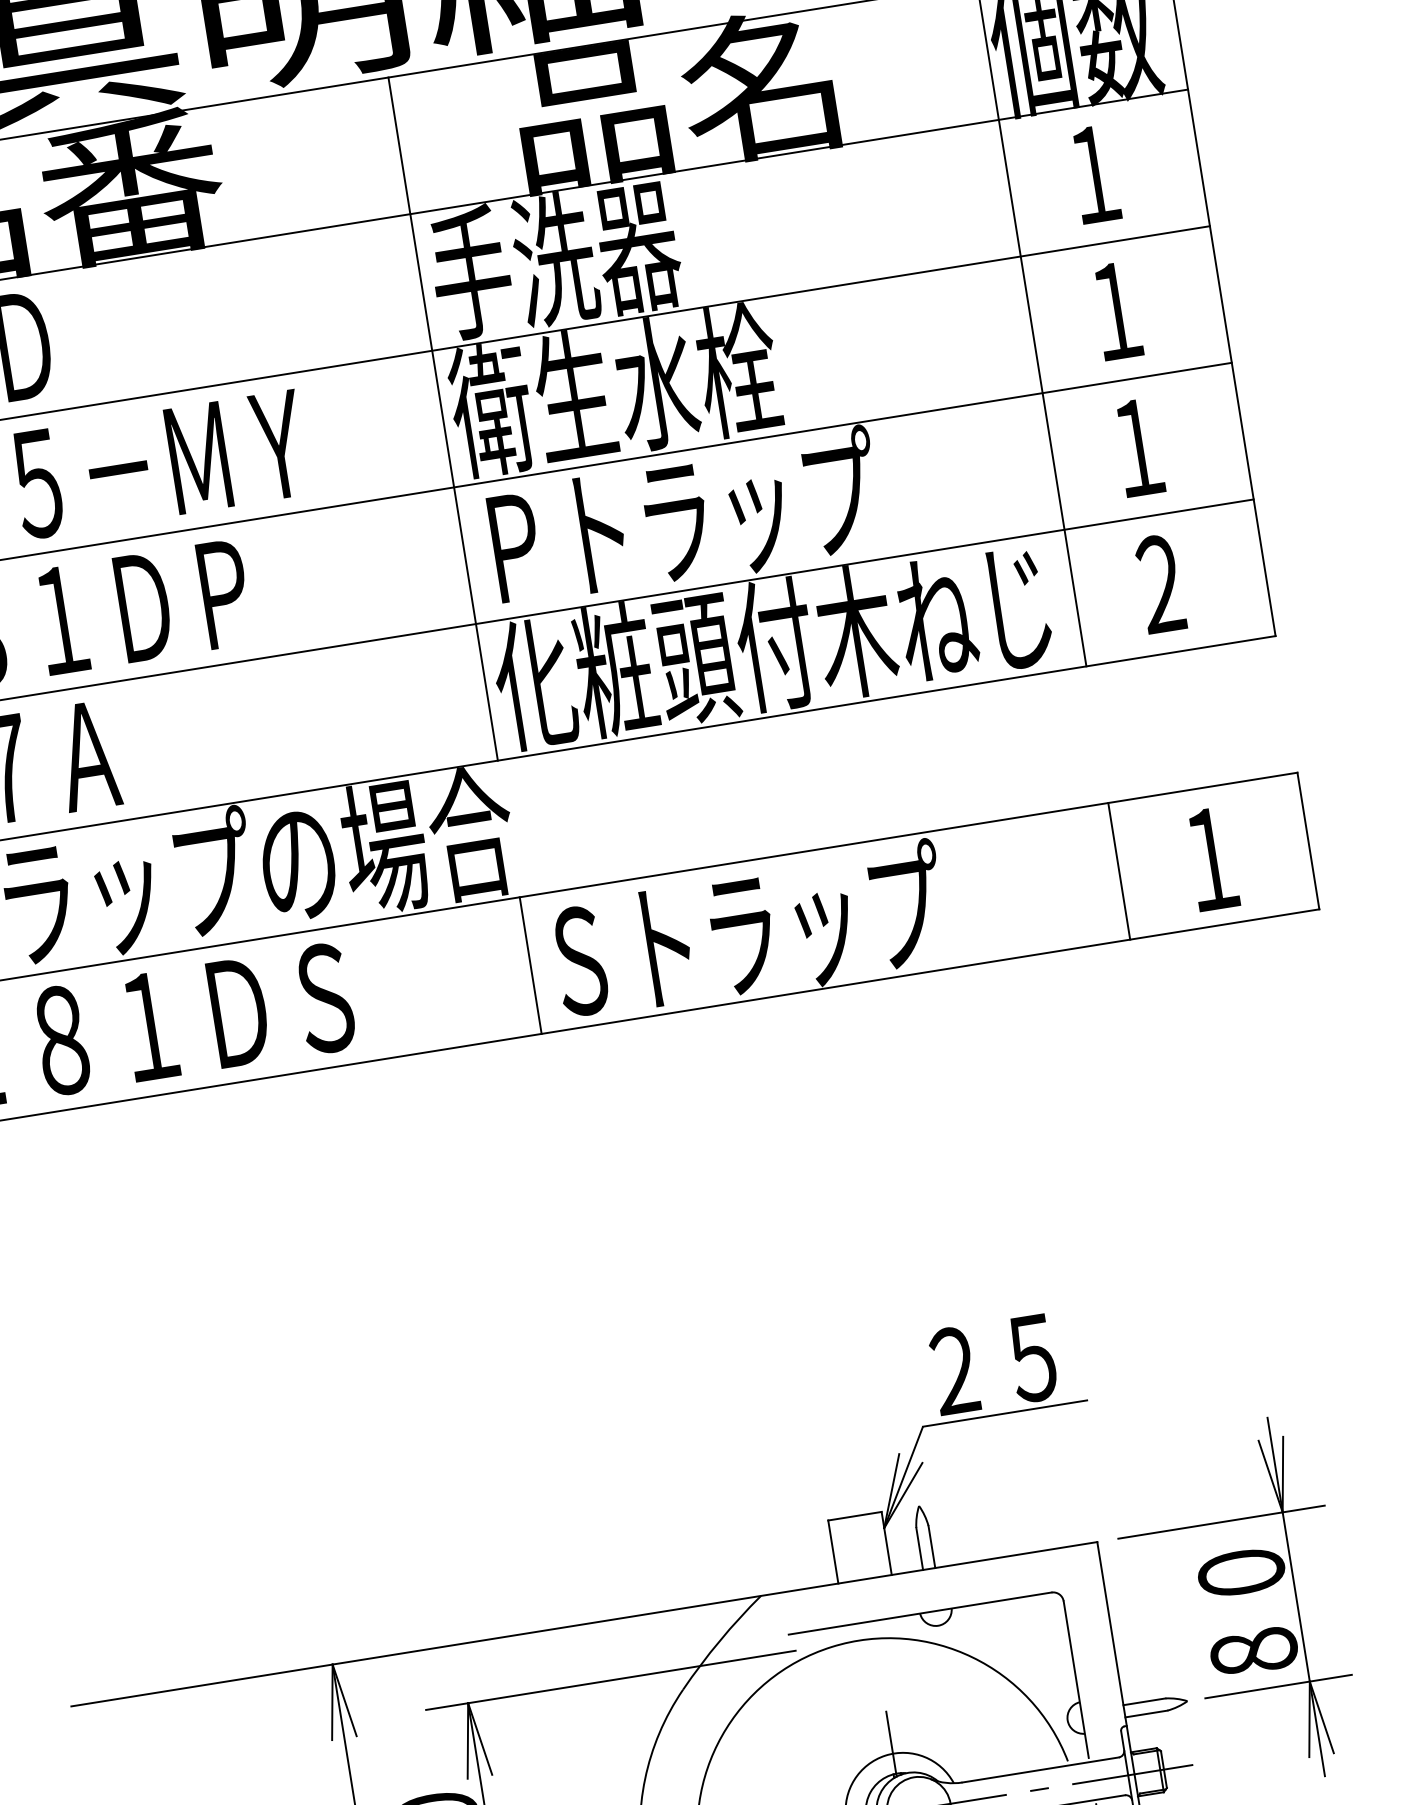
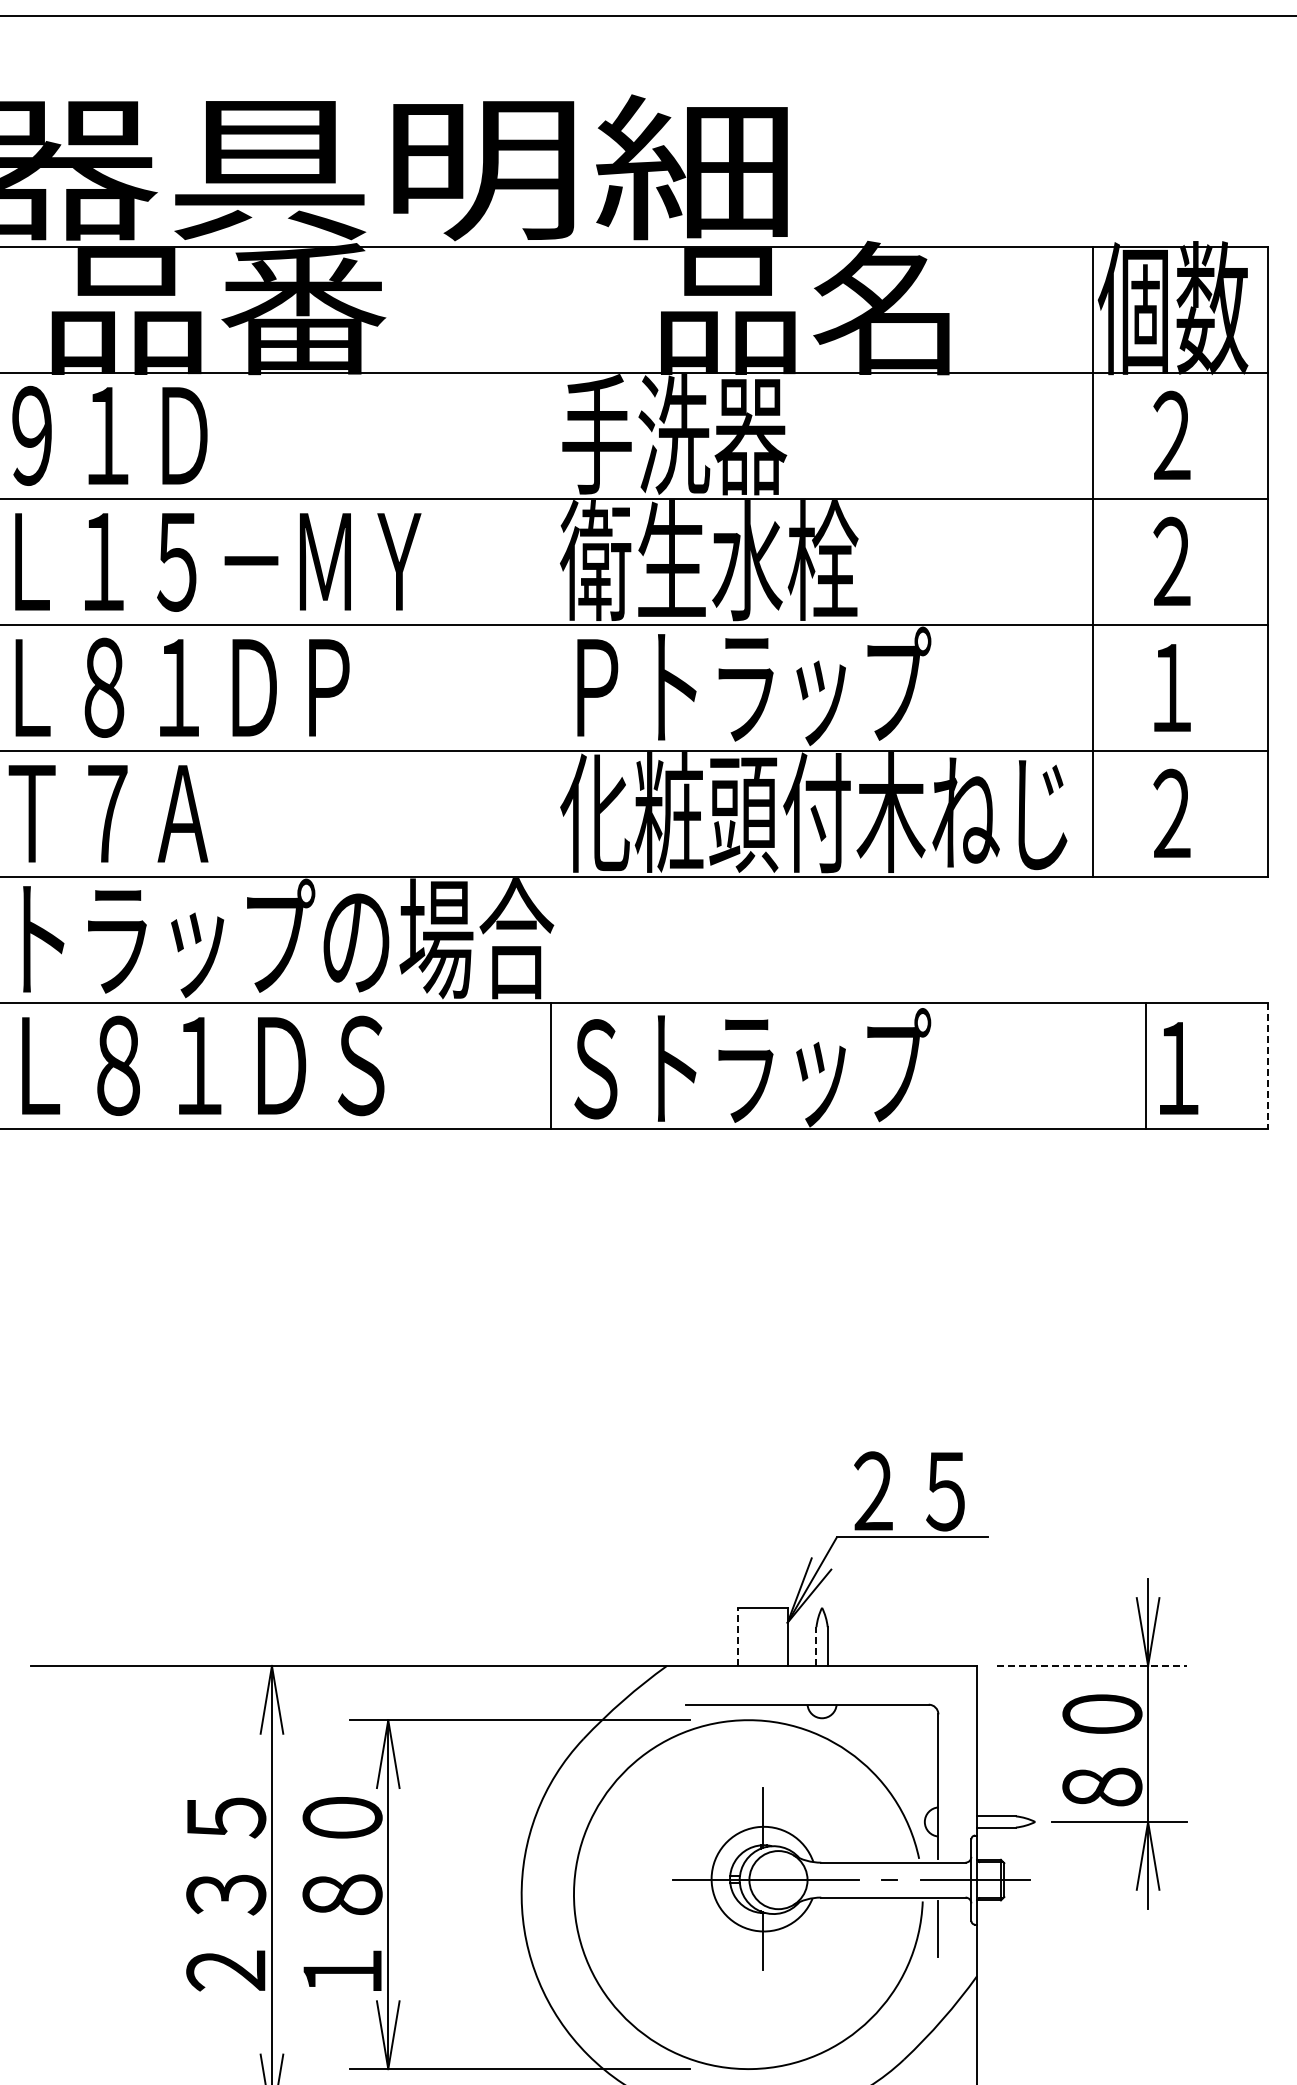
text: (1094, 172) -> (1171, 434), １ -> ２
text: (1116, 309) -> (1171, 560), １ -> ２
line: (442, 419) -> (550, 562), removed
line: (1308, 841) -> (1267, 1066), solid -> dashed
line: (1119, 871) -> (1146, 1066), moved
line: (1222, 1521) -> (1092, 1665), solid -> dashed
line: (919, 1548) -> (816, 1646), solid -> dashed
line: (833, 1551) -> (738, 1636), solid -> dashed

